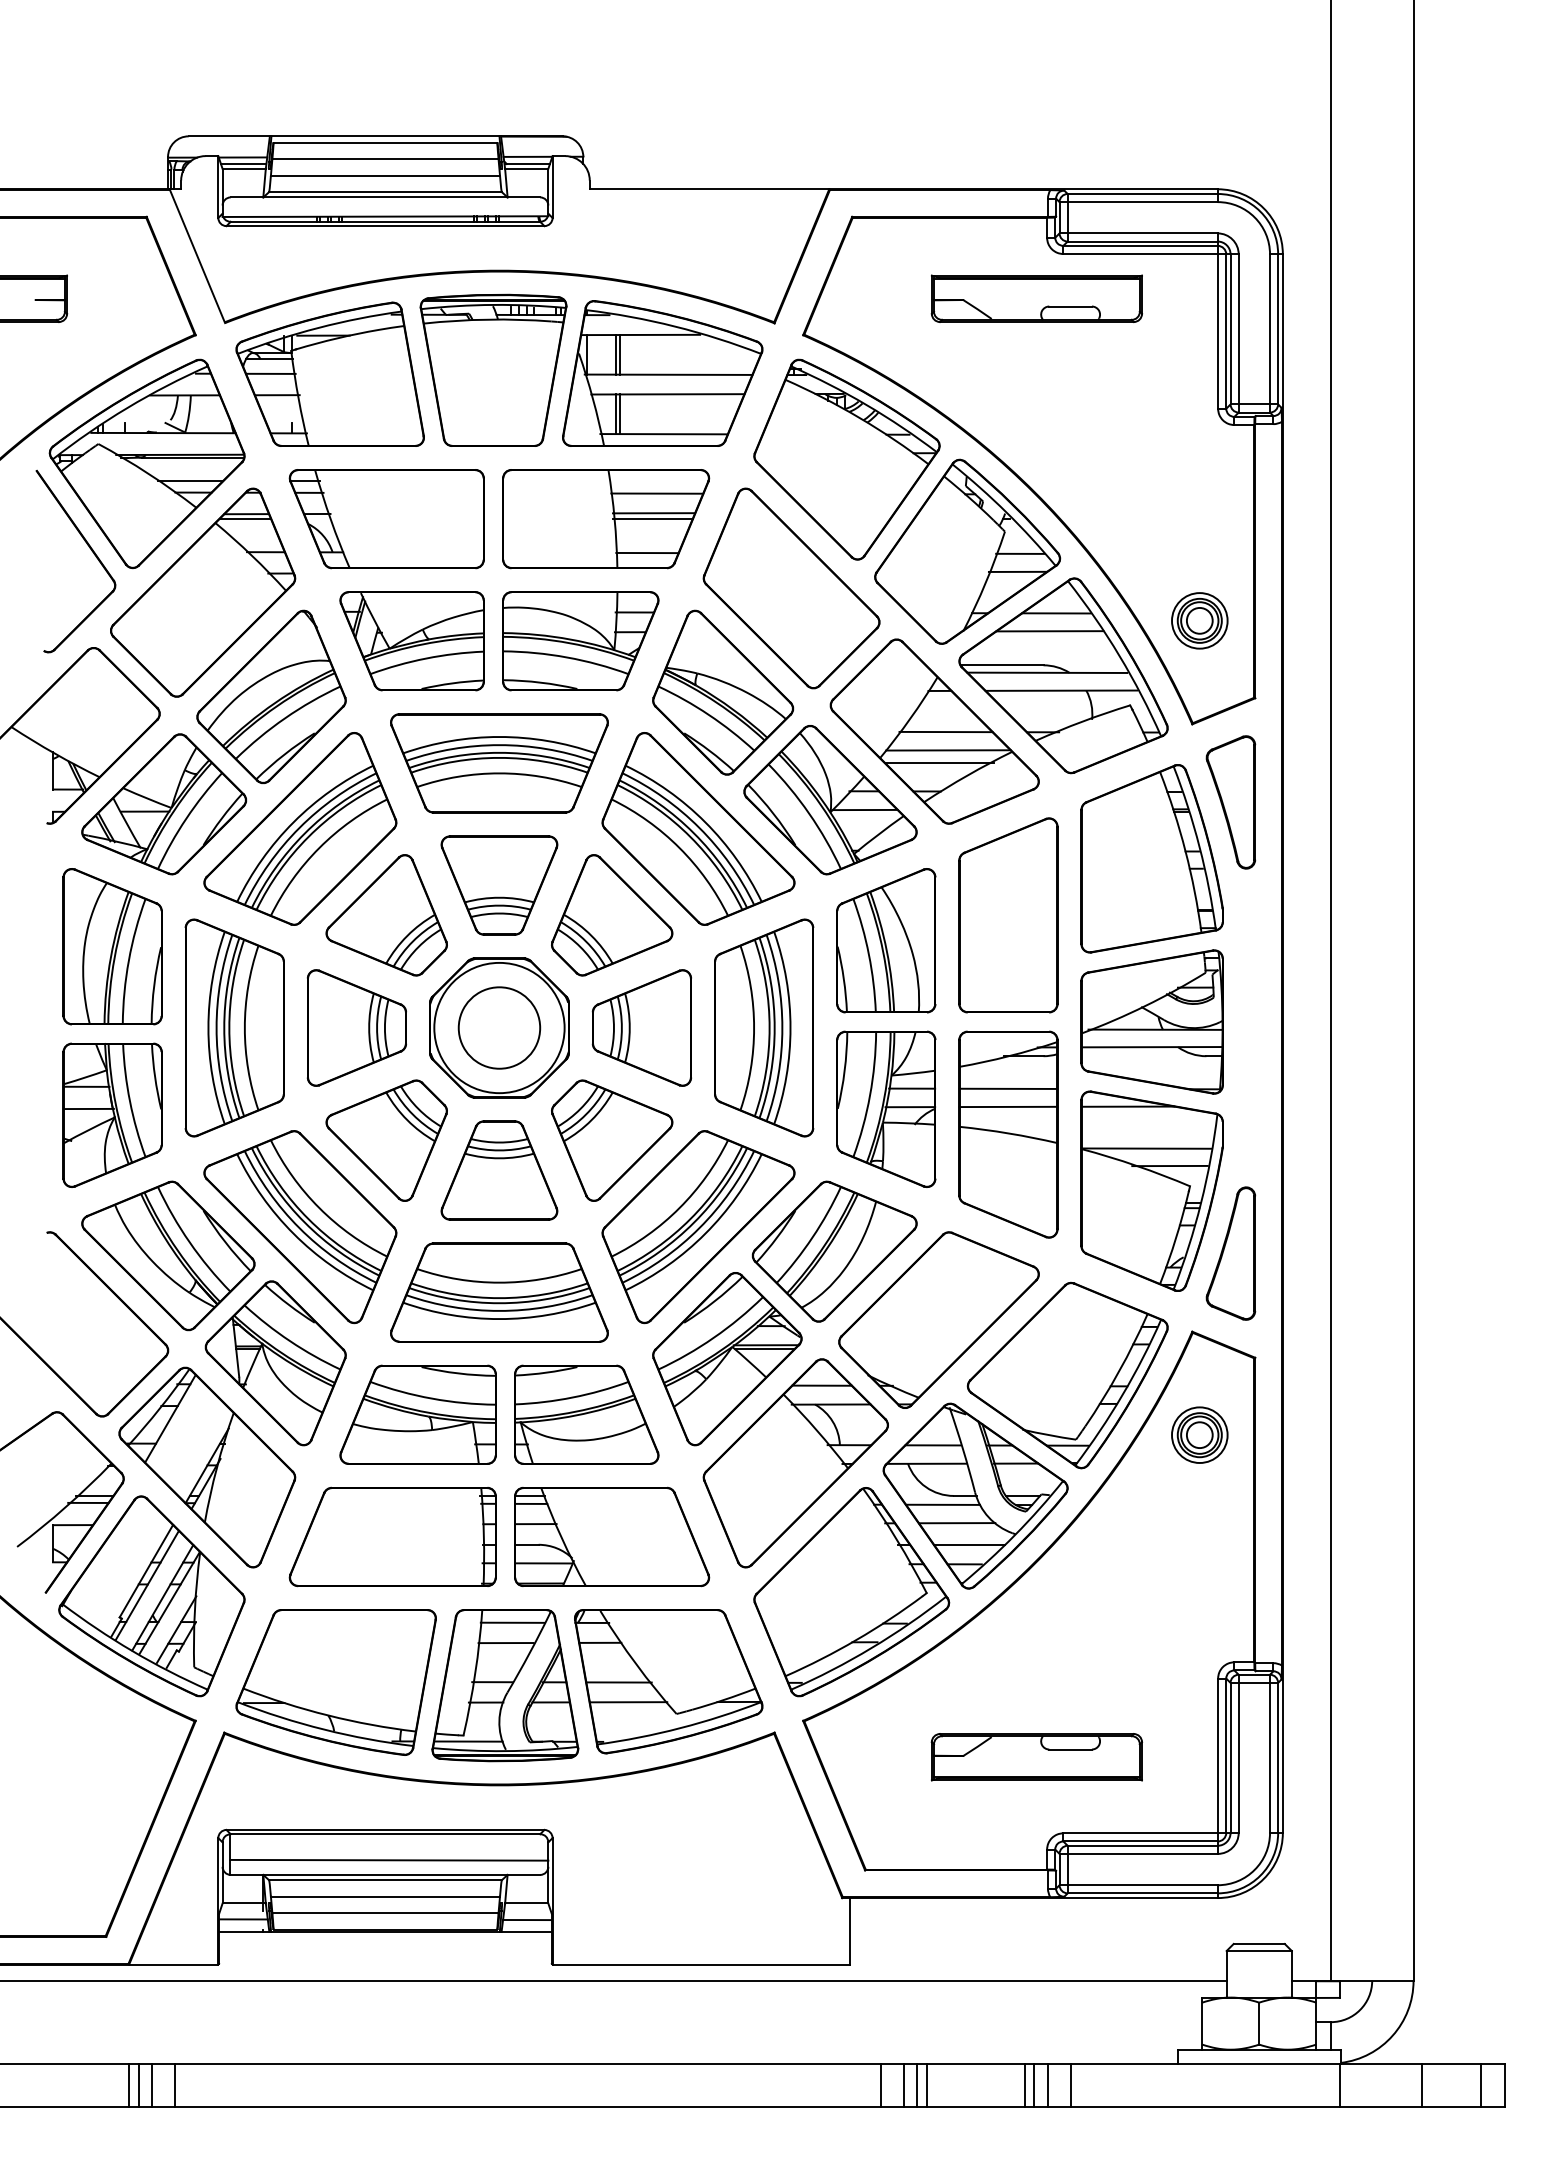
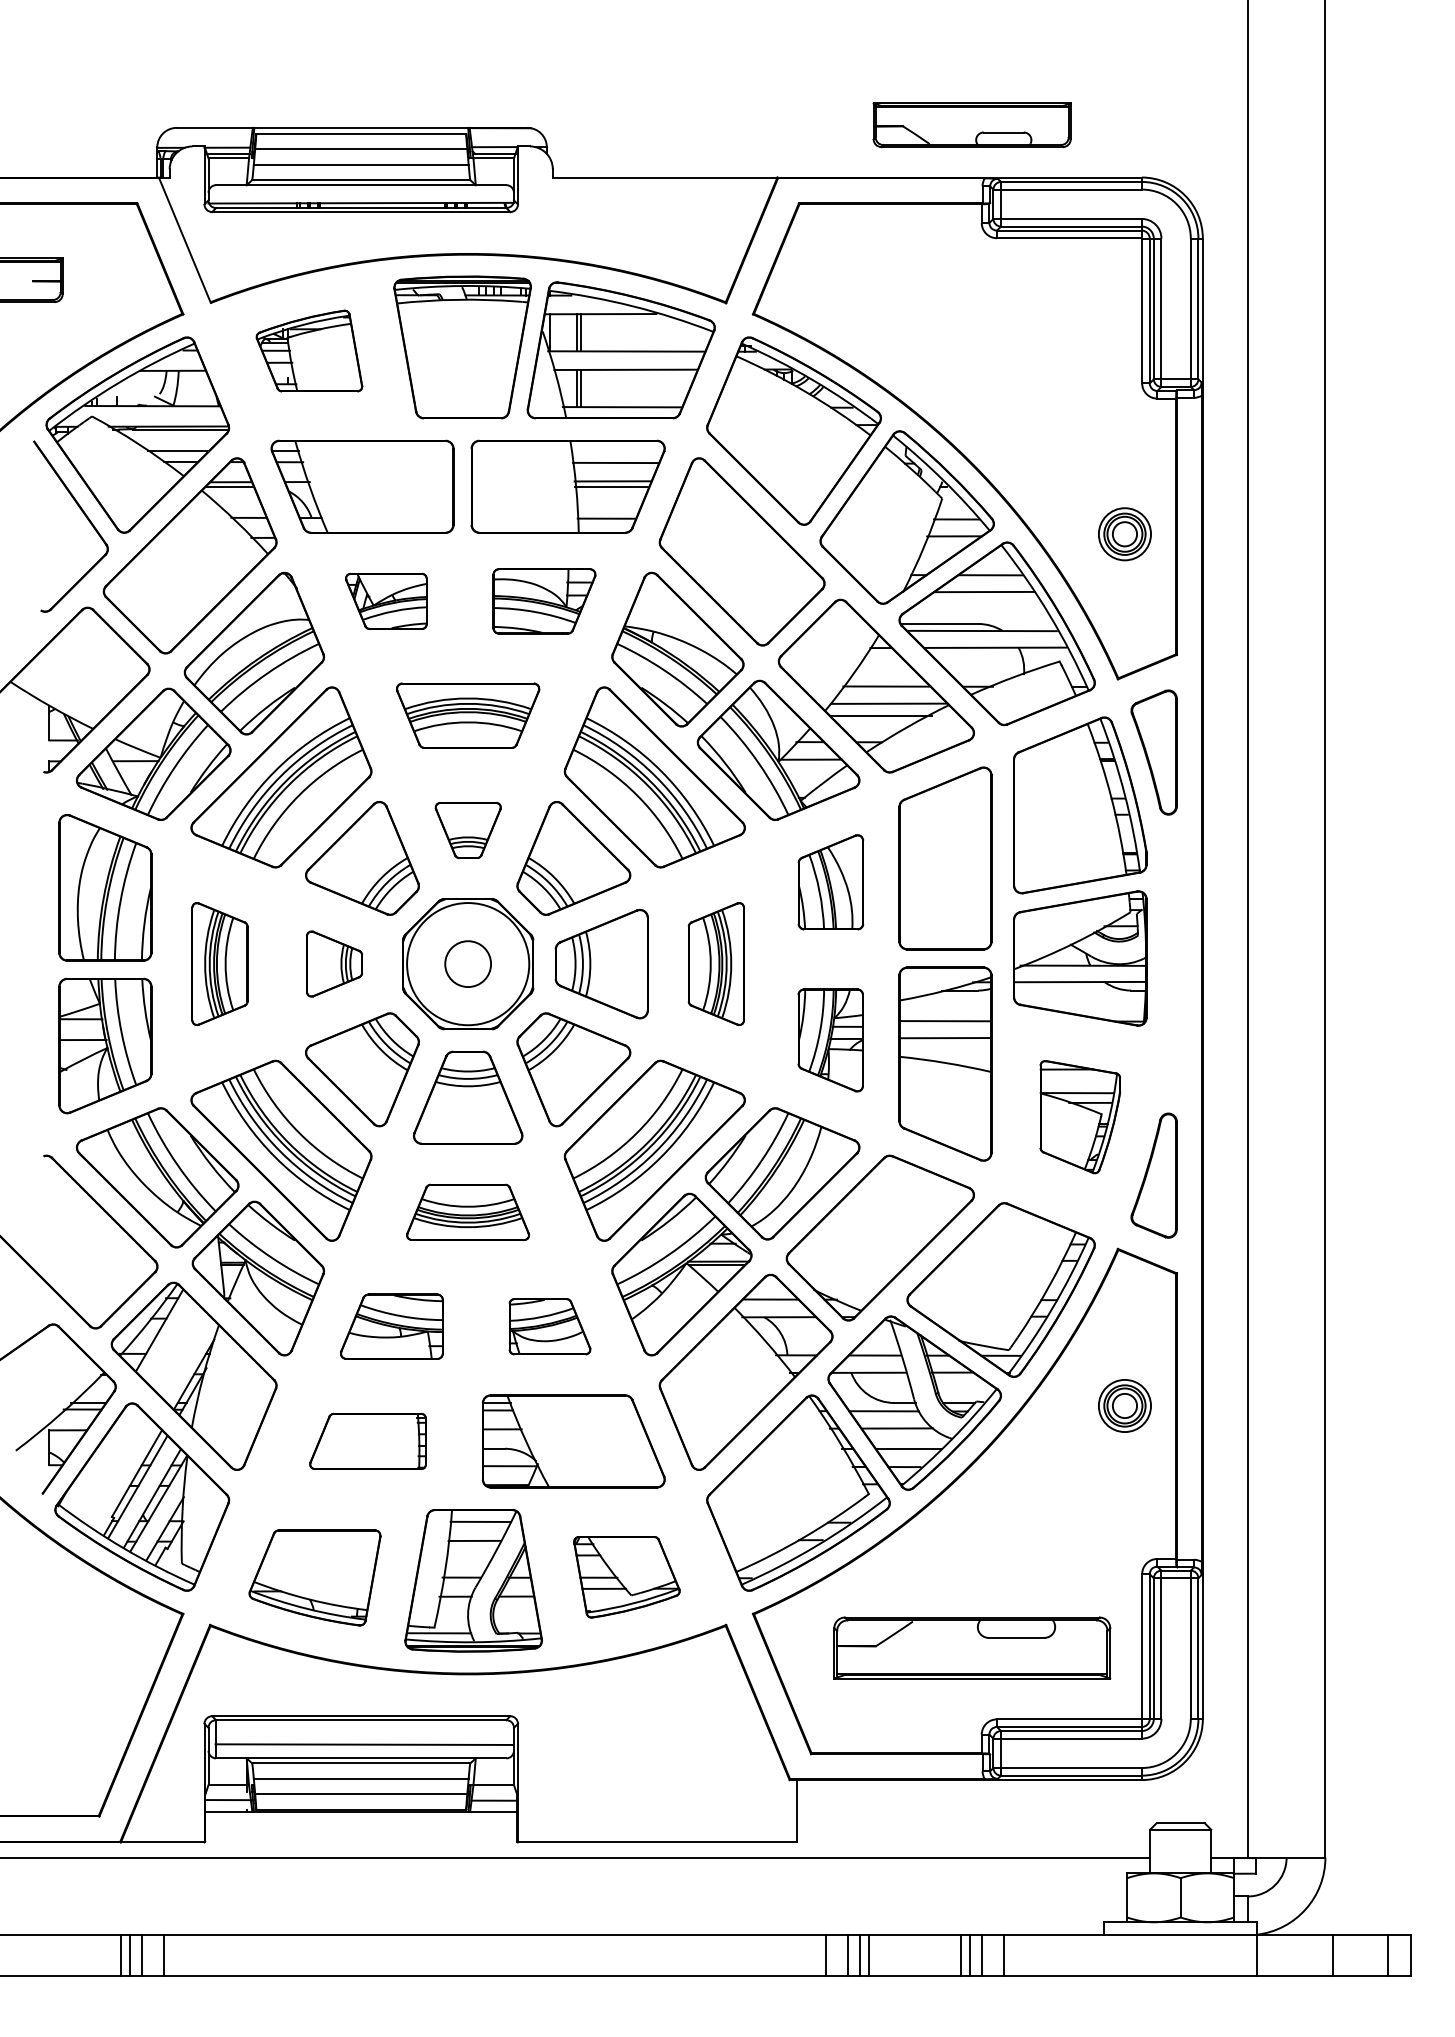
part: (1036, 299) -> (971, 125), moved
part: (330, 373) -> (309, 350), size x0.6
part: (1199, 621) -> (1124, 534), moved
part: (412, 641) -> (386, 601), size x0.6
part: (580, 641) -> (544, 601), size x0.7
part: (498, 762) -> (467, 715), size x0.7
part: (499, 885) -> (468, 830), size x0.6
part: (885, 940) -> (830, 882), size x0.7
part: (234, 1027) -> (219, 963), size x0.6
part: (356, 1027) -> (334, 963), size x0.6
circle: (498, 1027) -> (467, 963), size x0.6
part: (764, 1027) -> (716, 963), size x0.6
part: (885, 1109) -> (830, 1040), size x0.7
part: (1152, 1190) -> (1080, 1116), size x0.6
part: (498, 1292) -> (467, 1212), size x0.6
part: (417, 1414) -> (391, 1326), size x0.7
part: (586, 1414) -> (549, 1326), size x0.6
part: (1199, 1434) -> (1124, 1405), moved
part: (392, 1537) -> (367, 1441), size x0.6
part: (335, 1682) -> (314, 1577), size x0.7
part: (668, 1682) -> (626, 1577), size x0.6
part: (1036, 1756) -> (971, 1647), size x1.4

